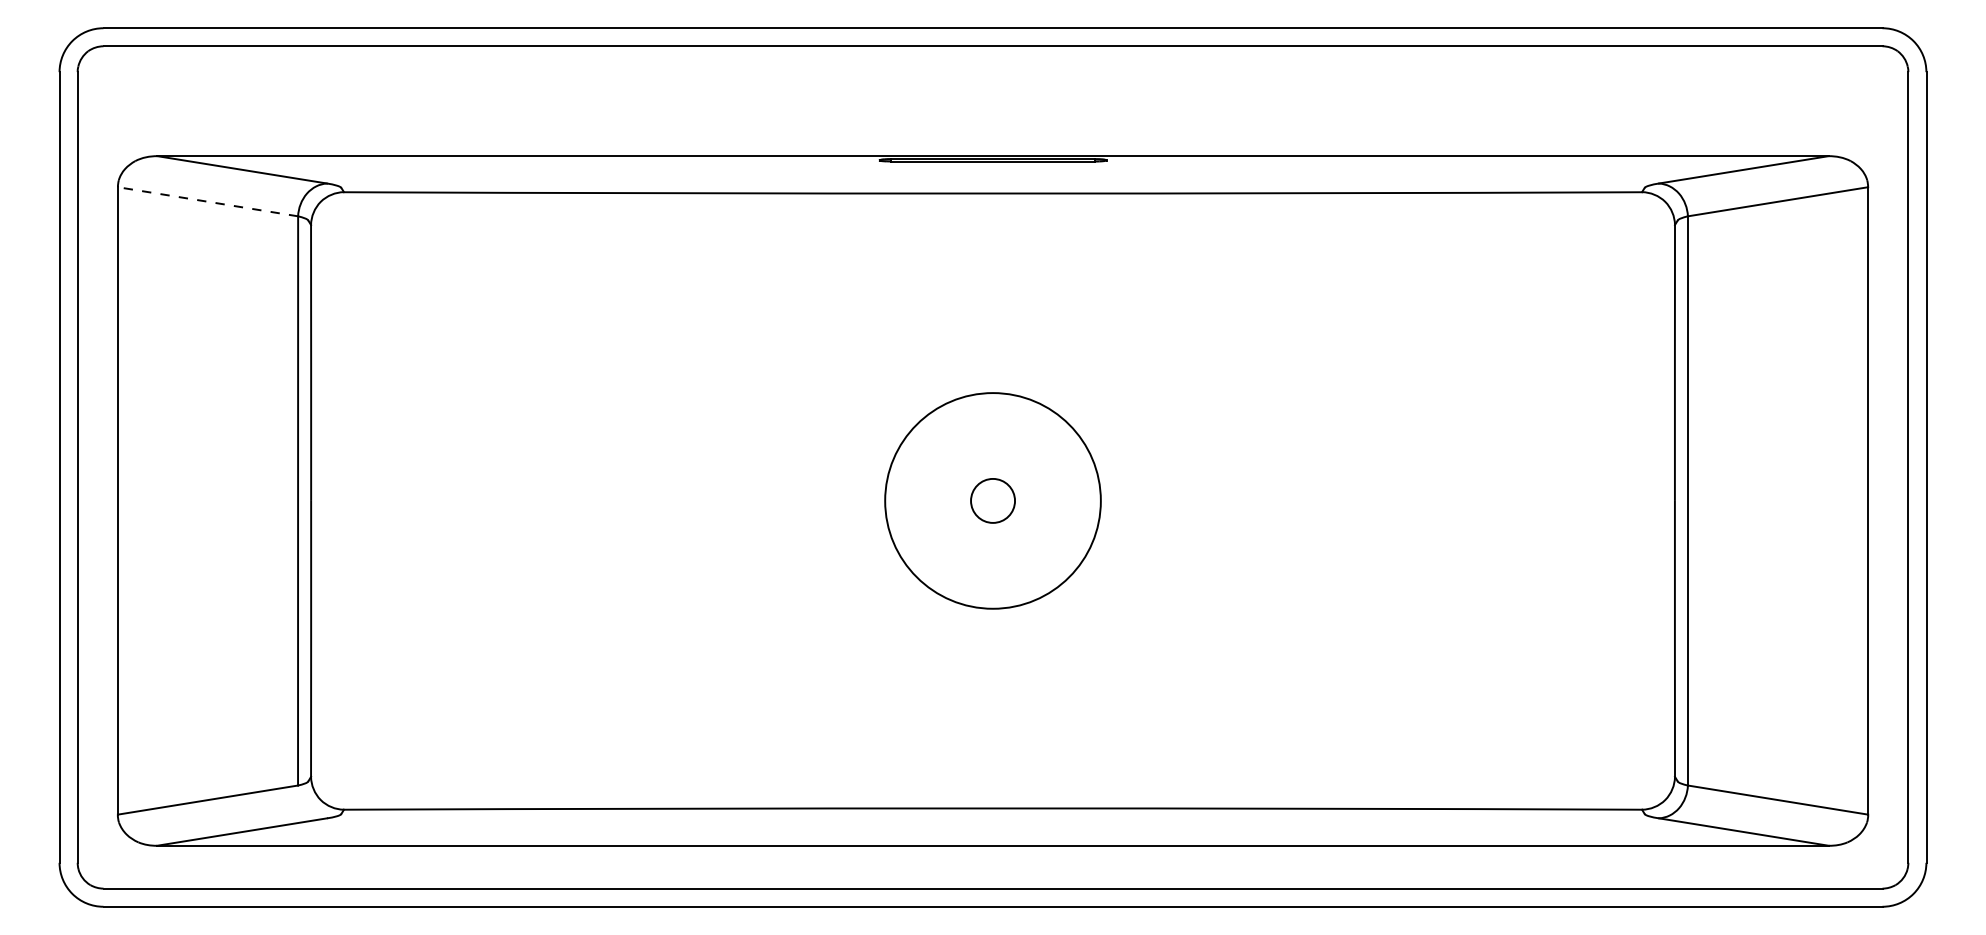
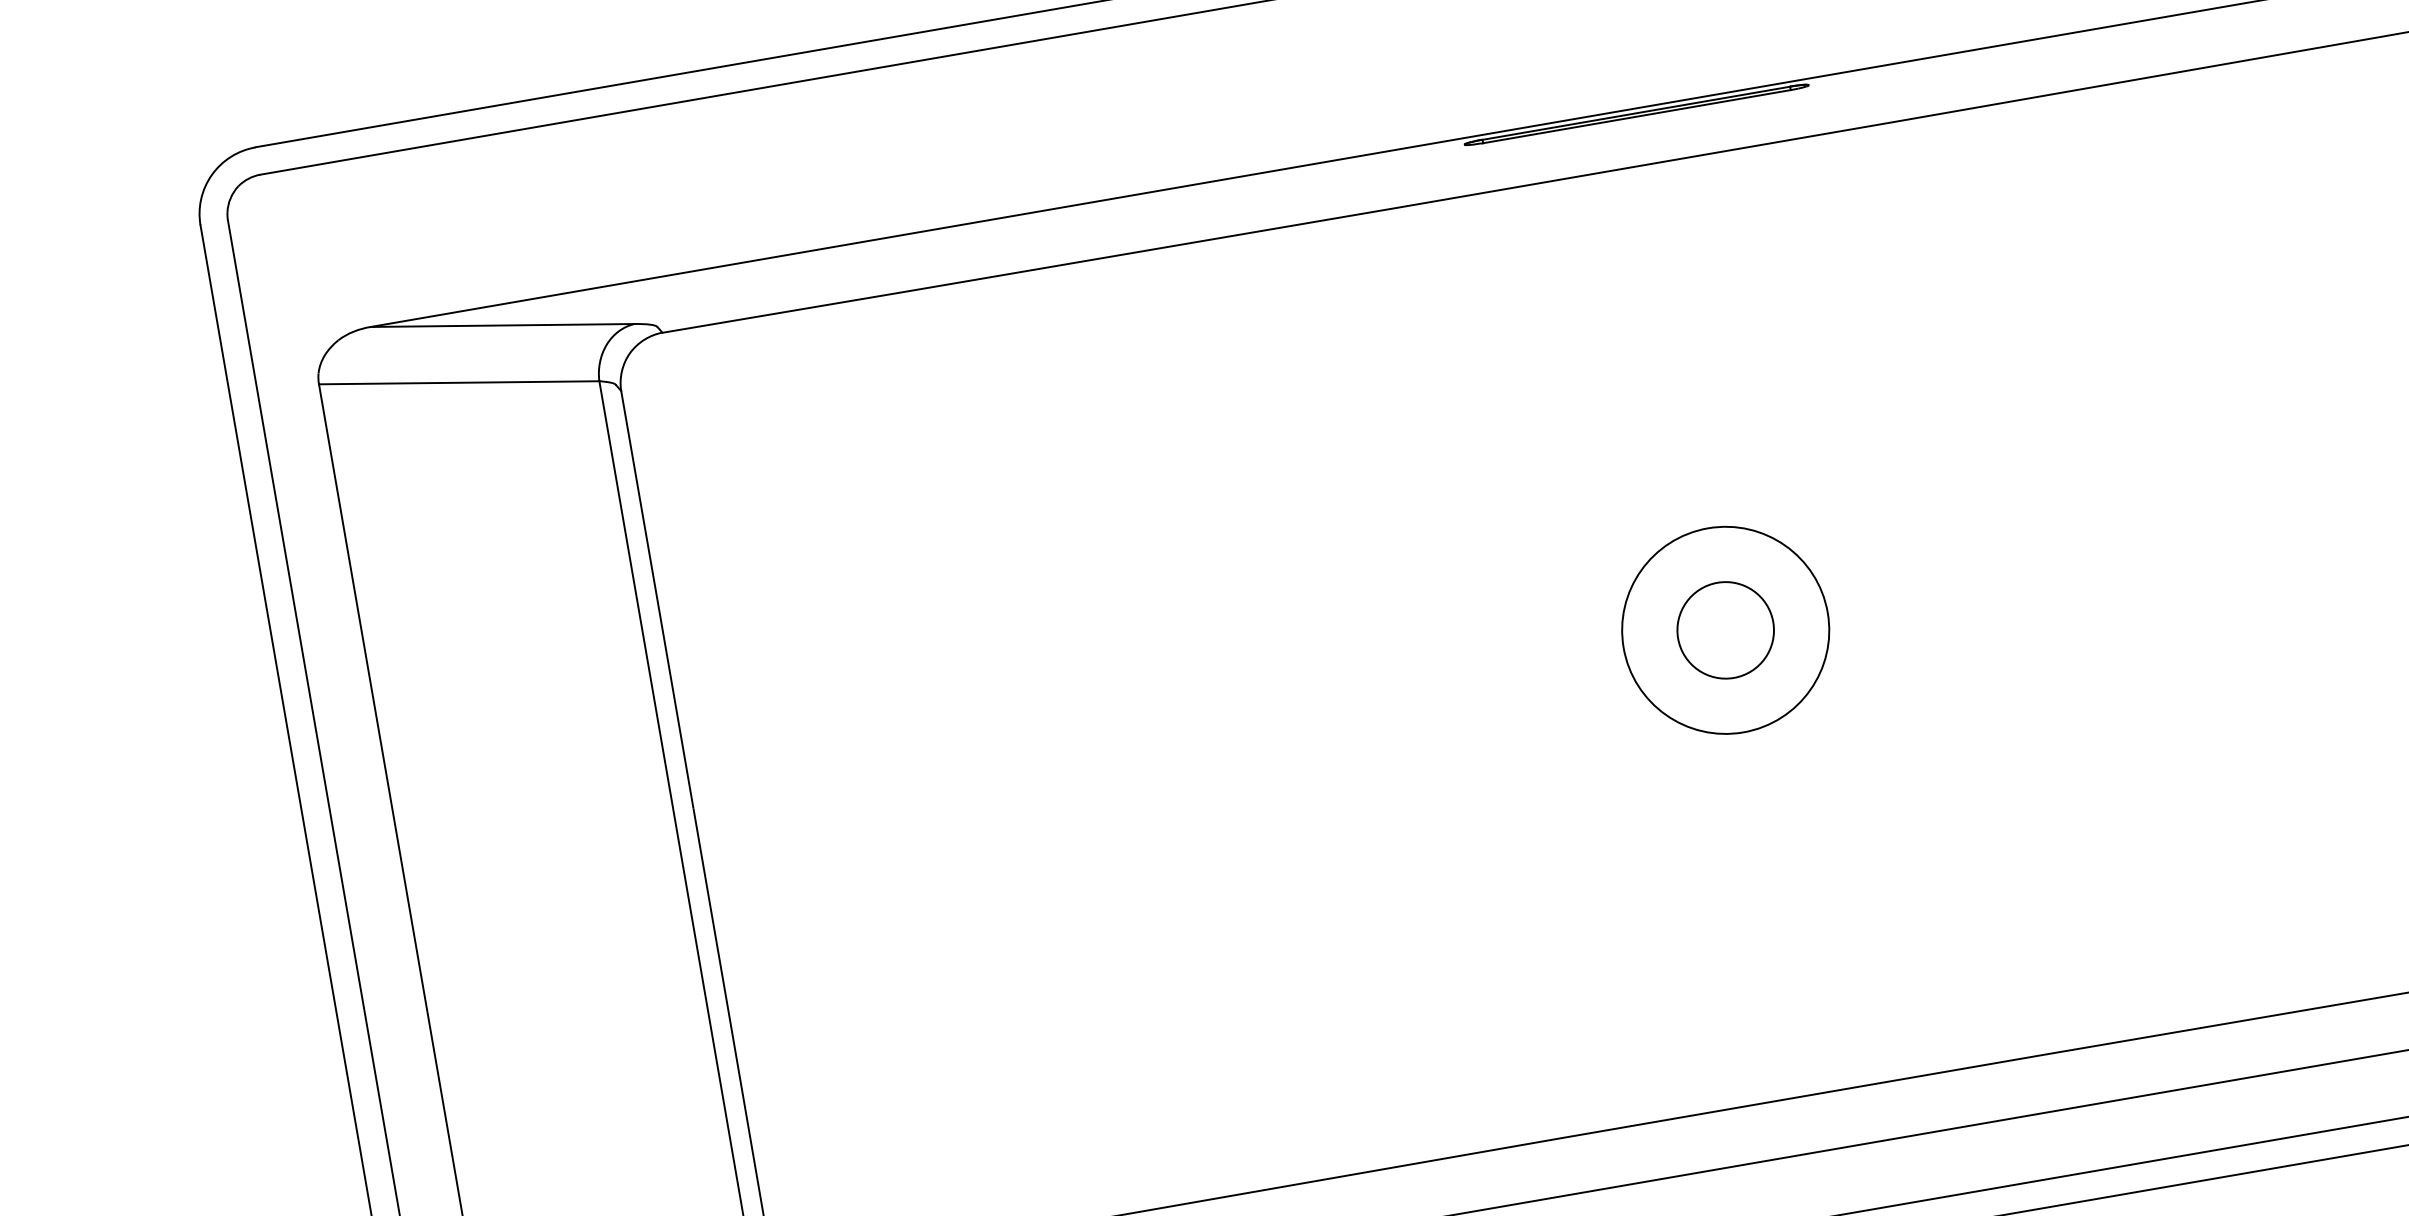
line: (207, 201) -> (458, 382), dashed -> solid
circle: (992, 500) -> (1724, 629), size x0.62
circle: (992, 500) -> (1724, 629), size x1.43

